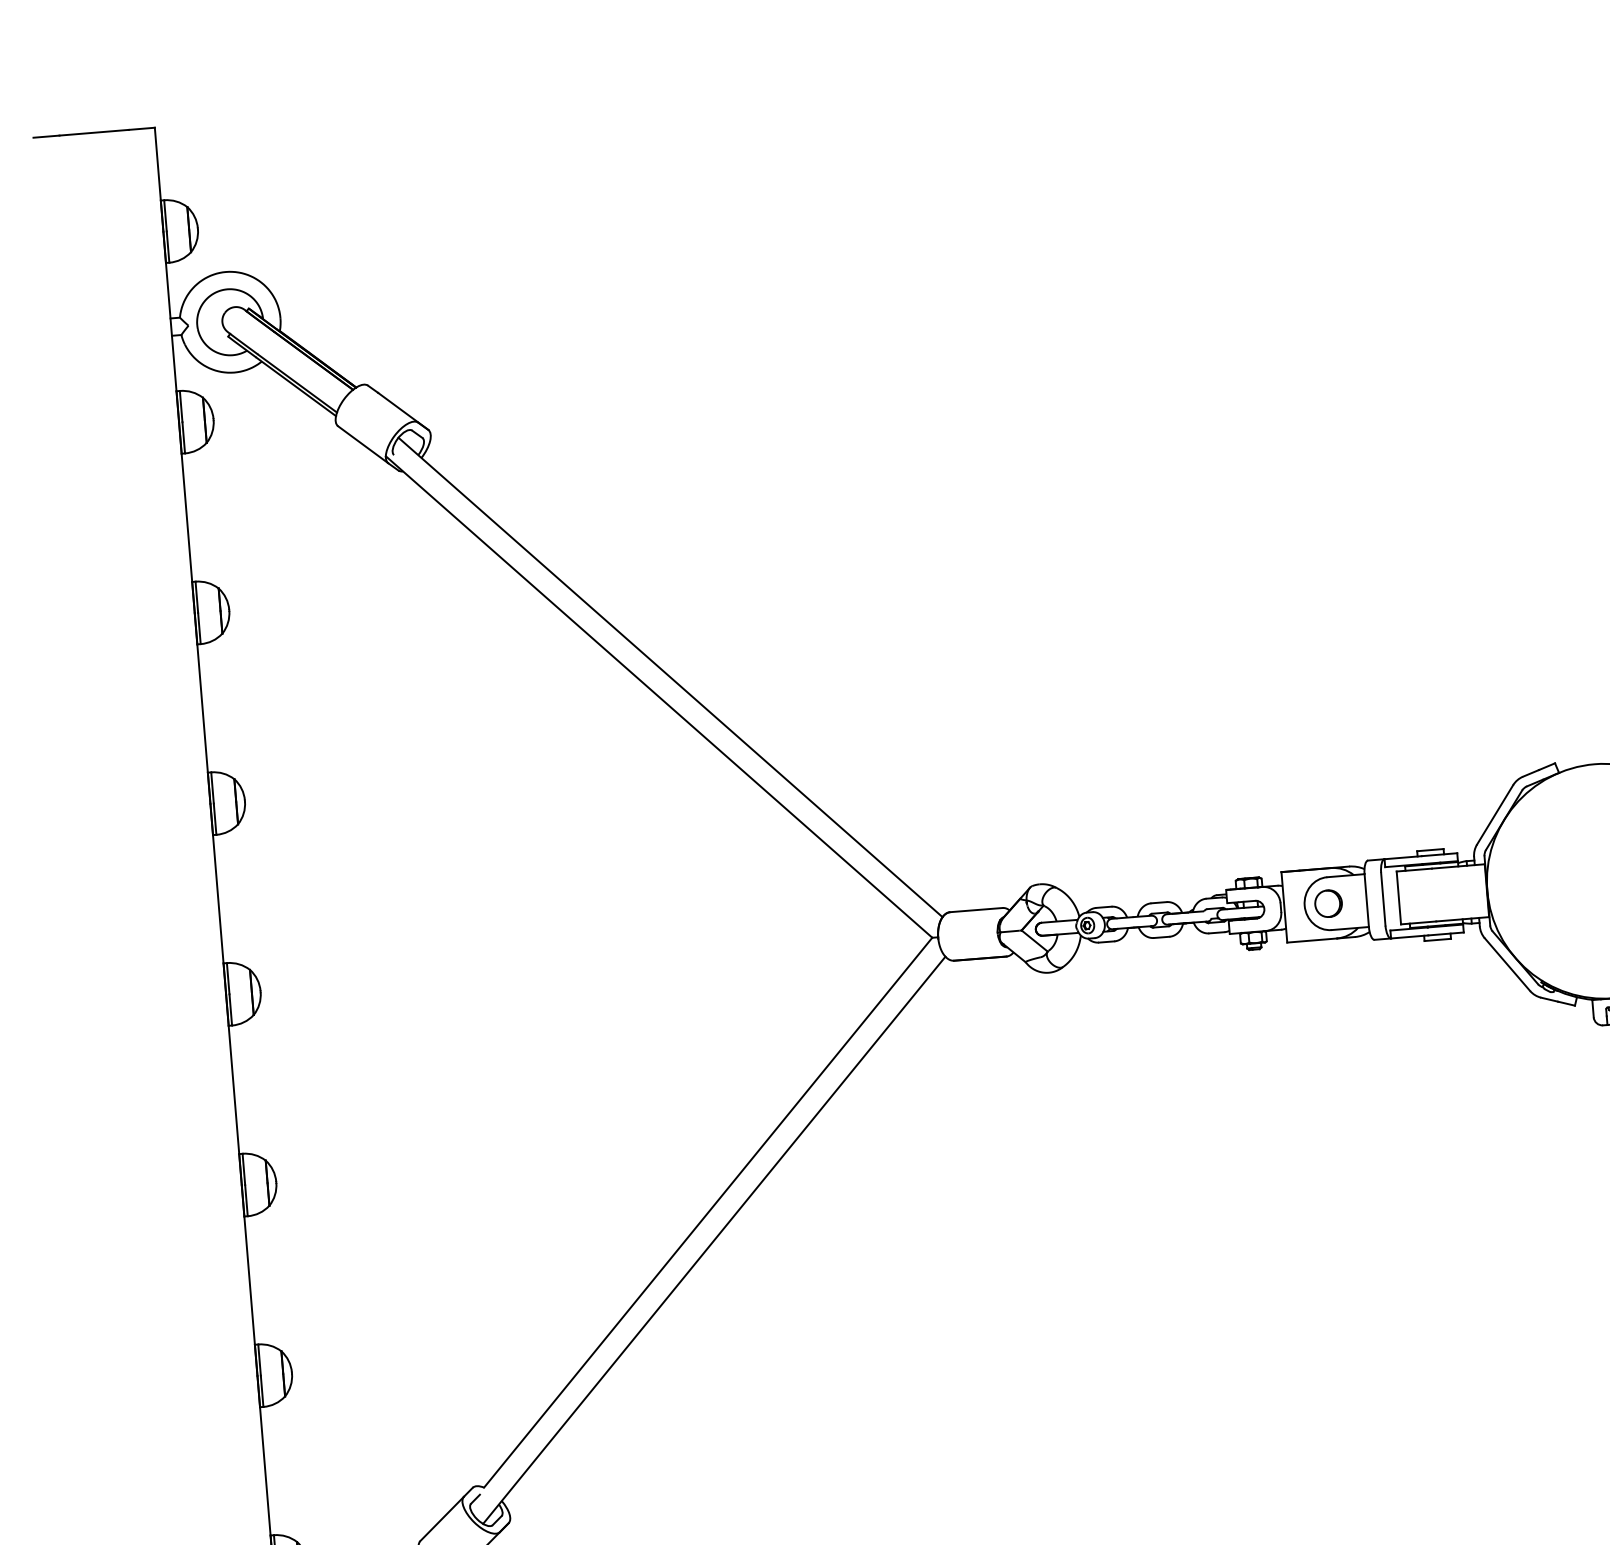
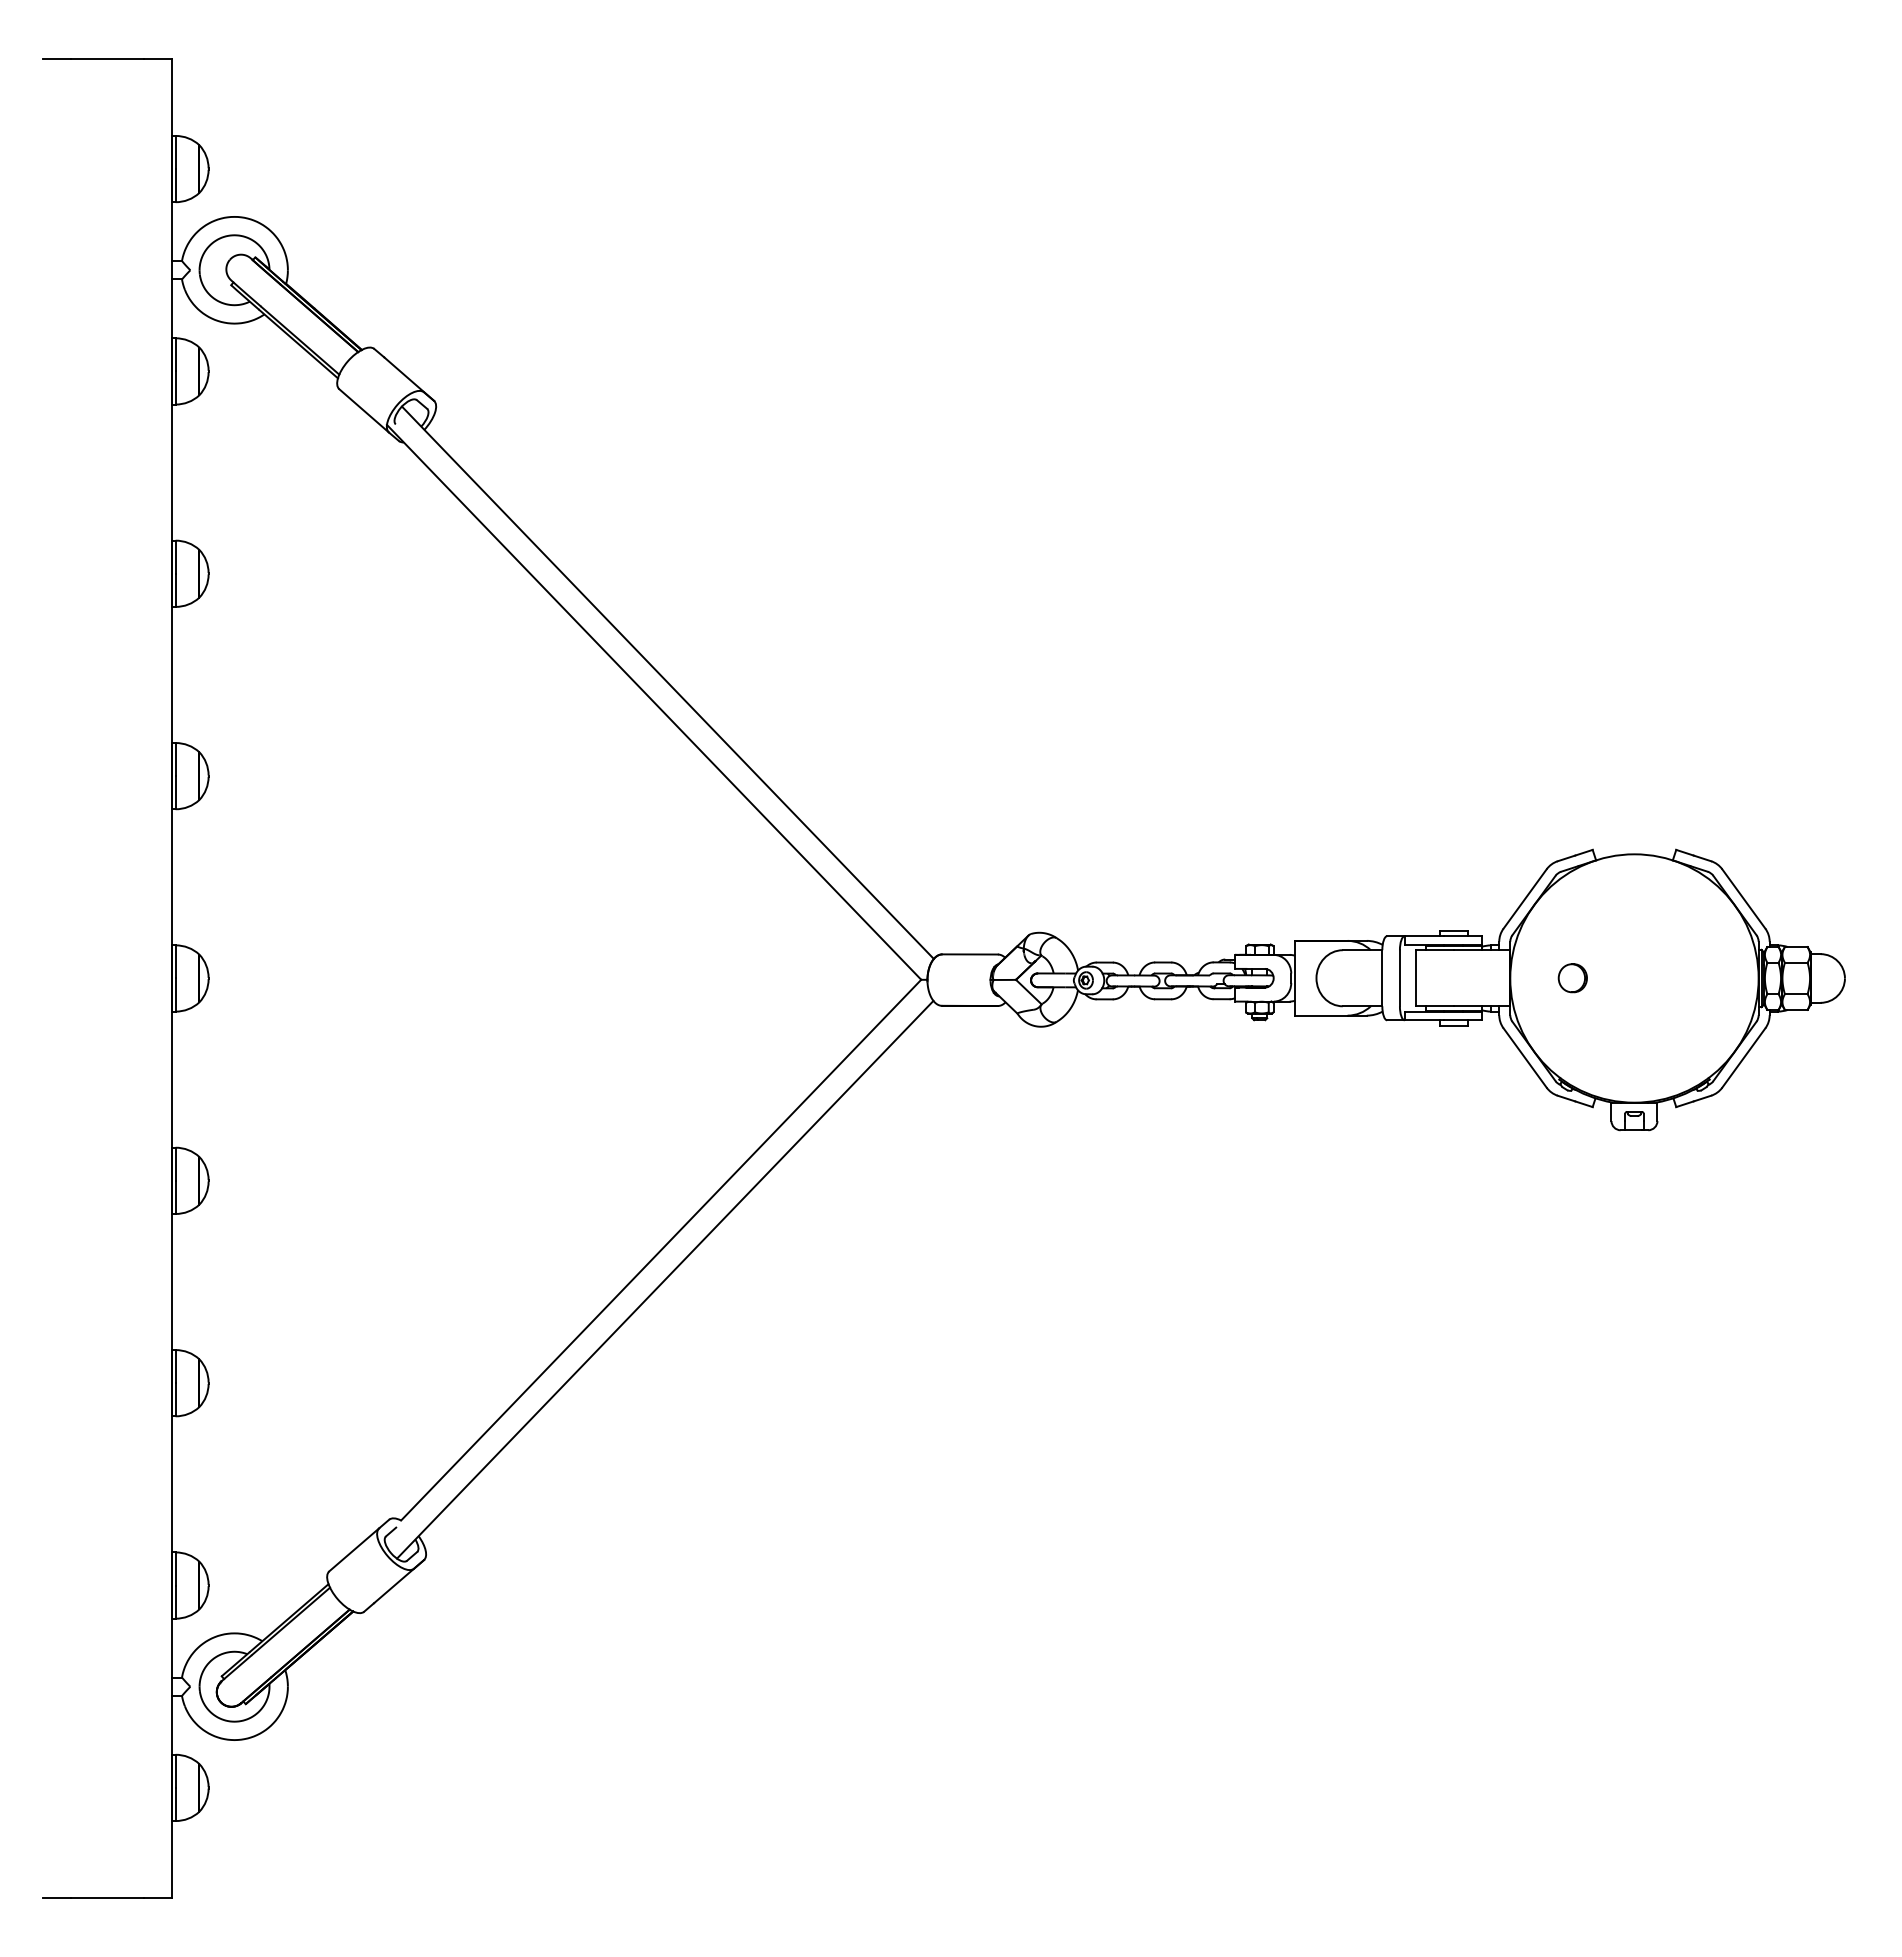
part: (1328, 903) -> (1572, 978), moved

